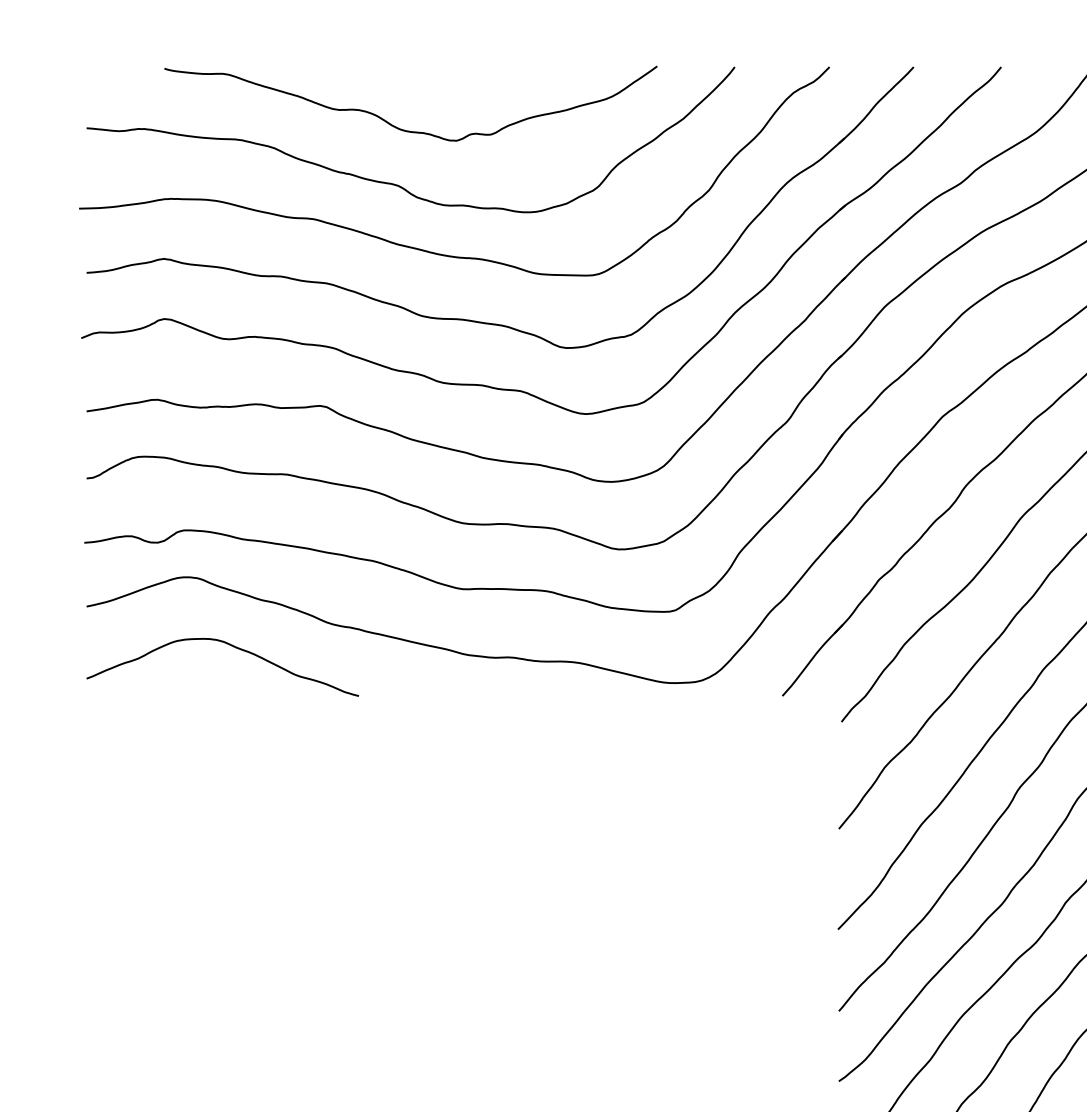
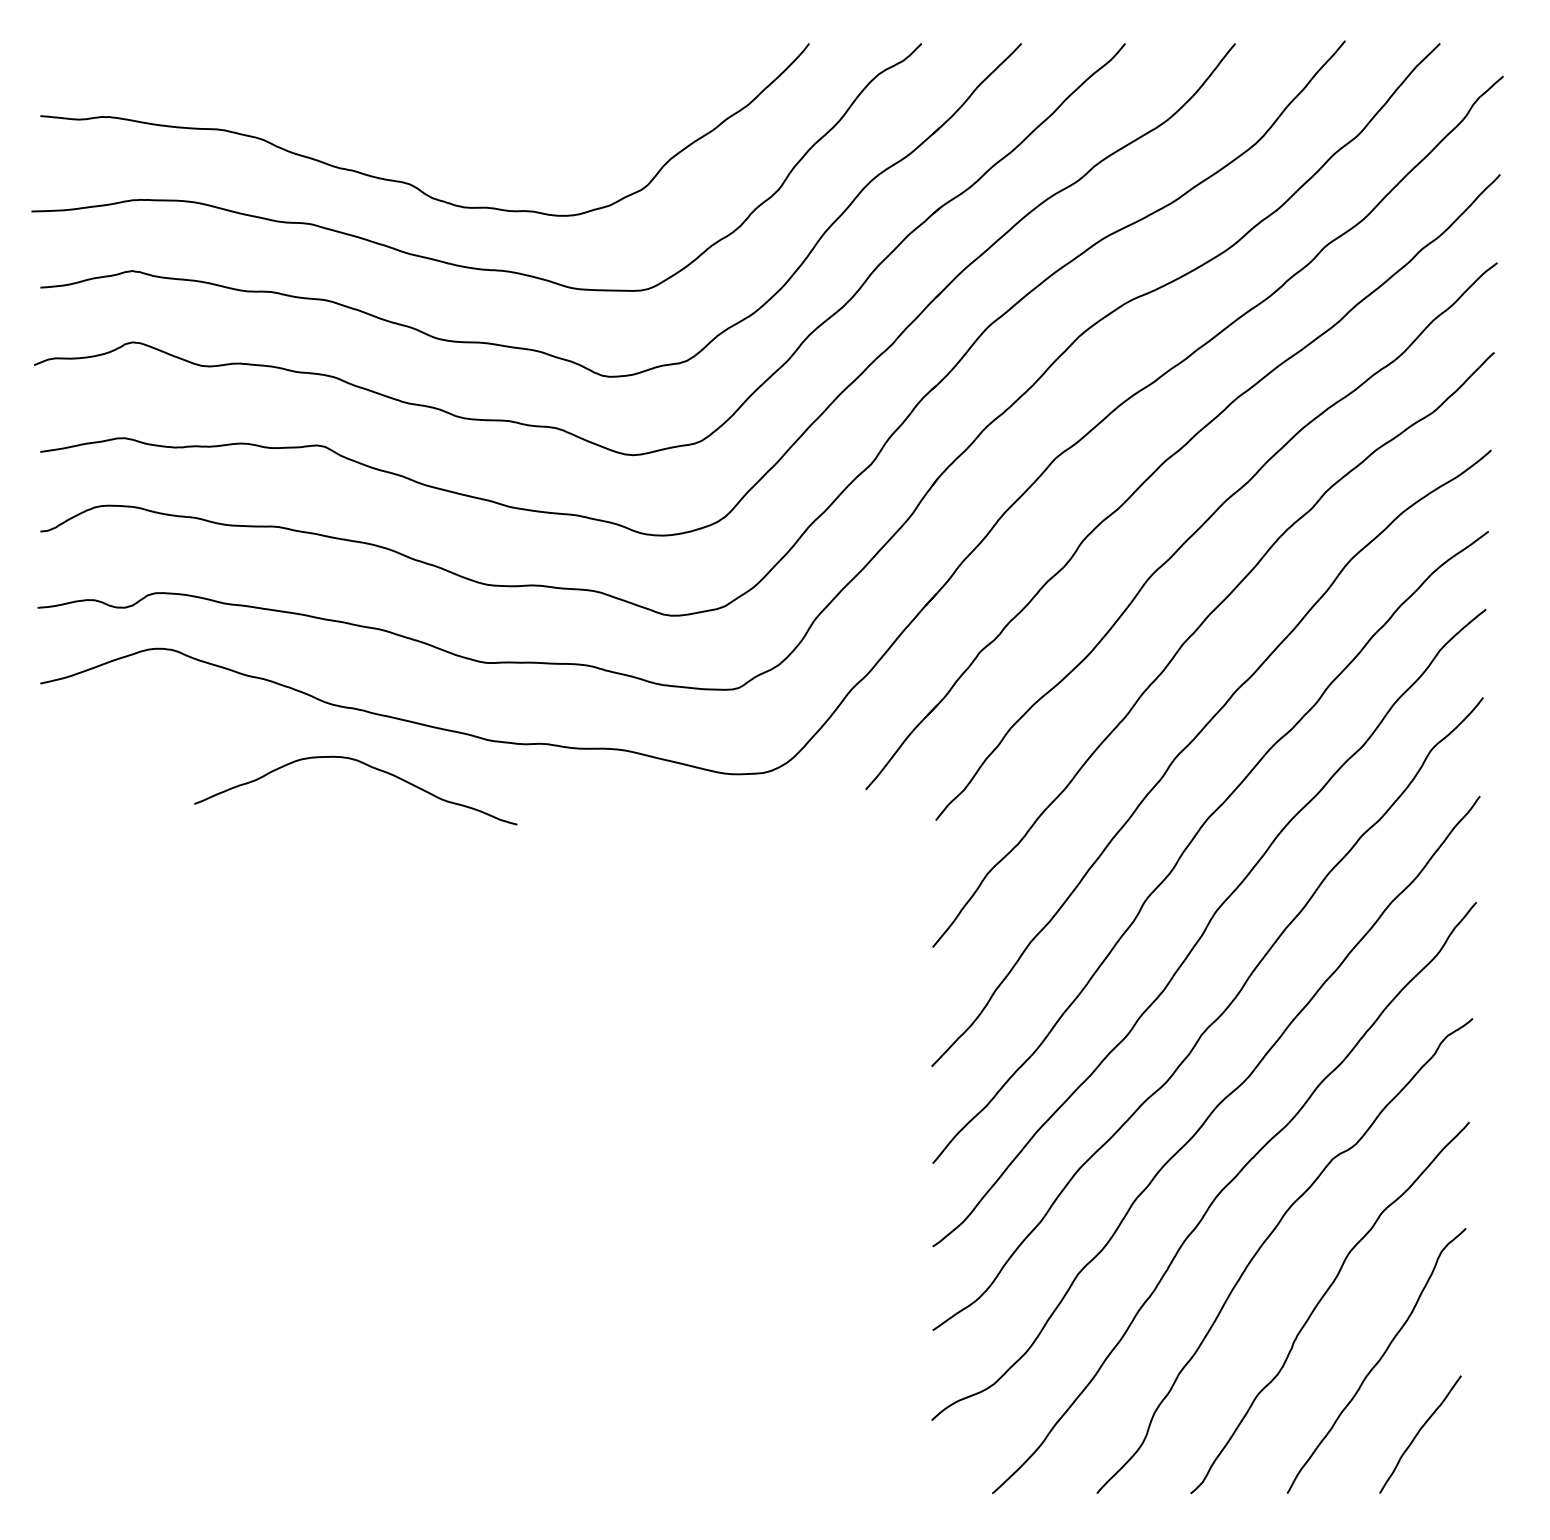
curve: (401, 128) -> (413, 116), removed
curve: (230, 646) -> (365, 765), moved

